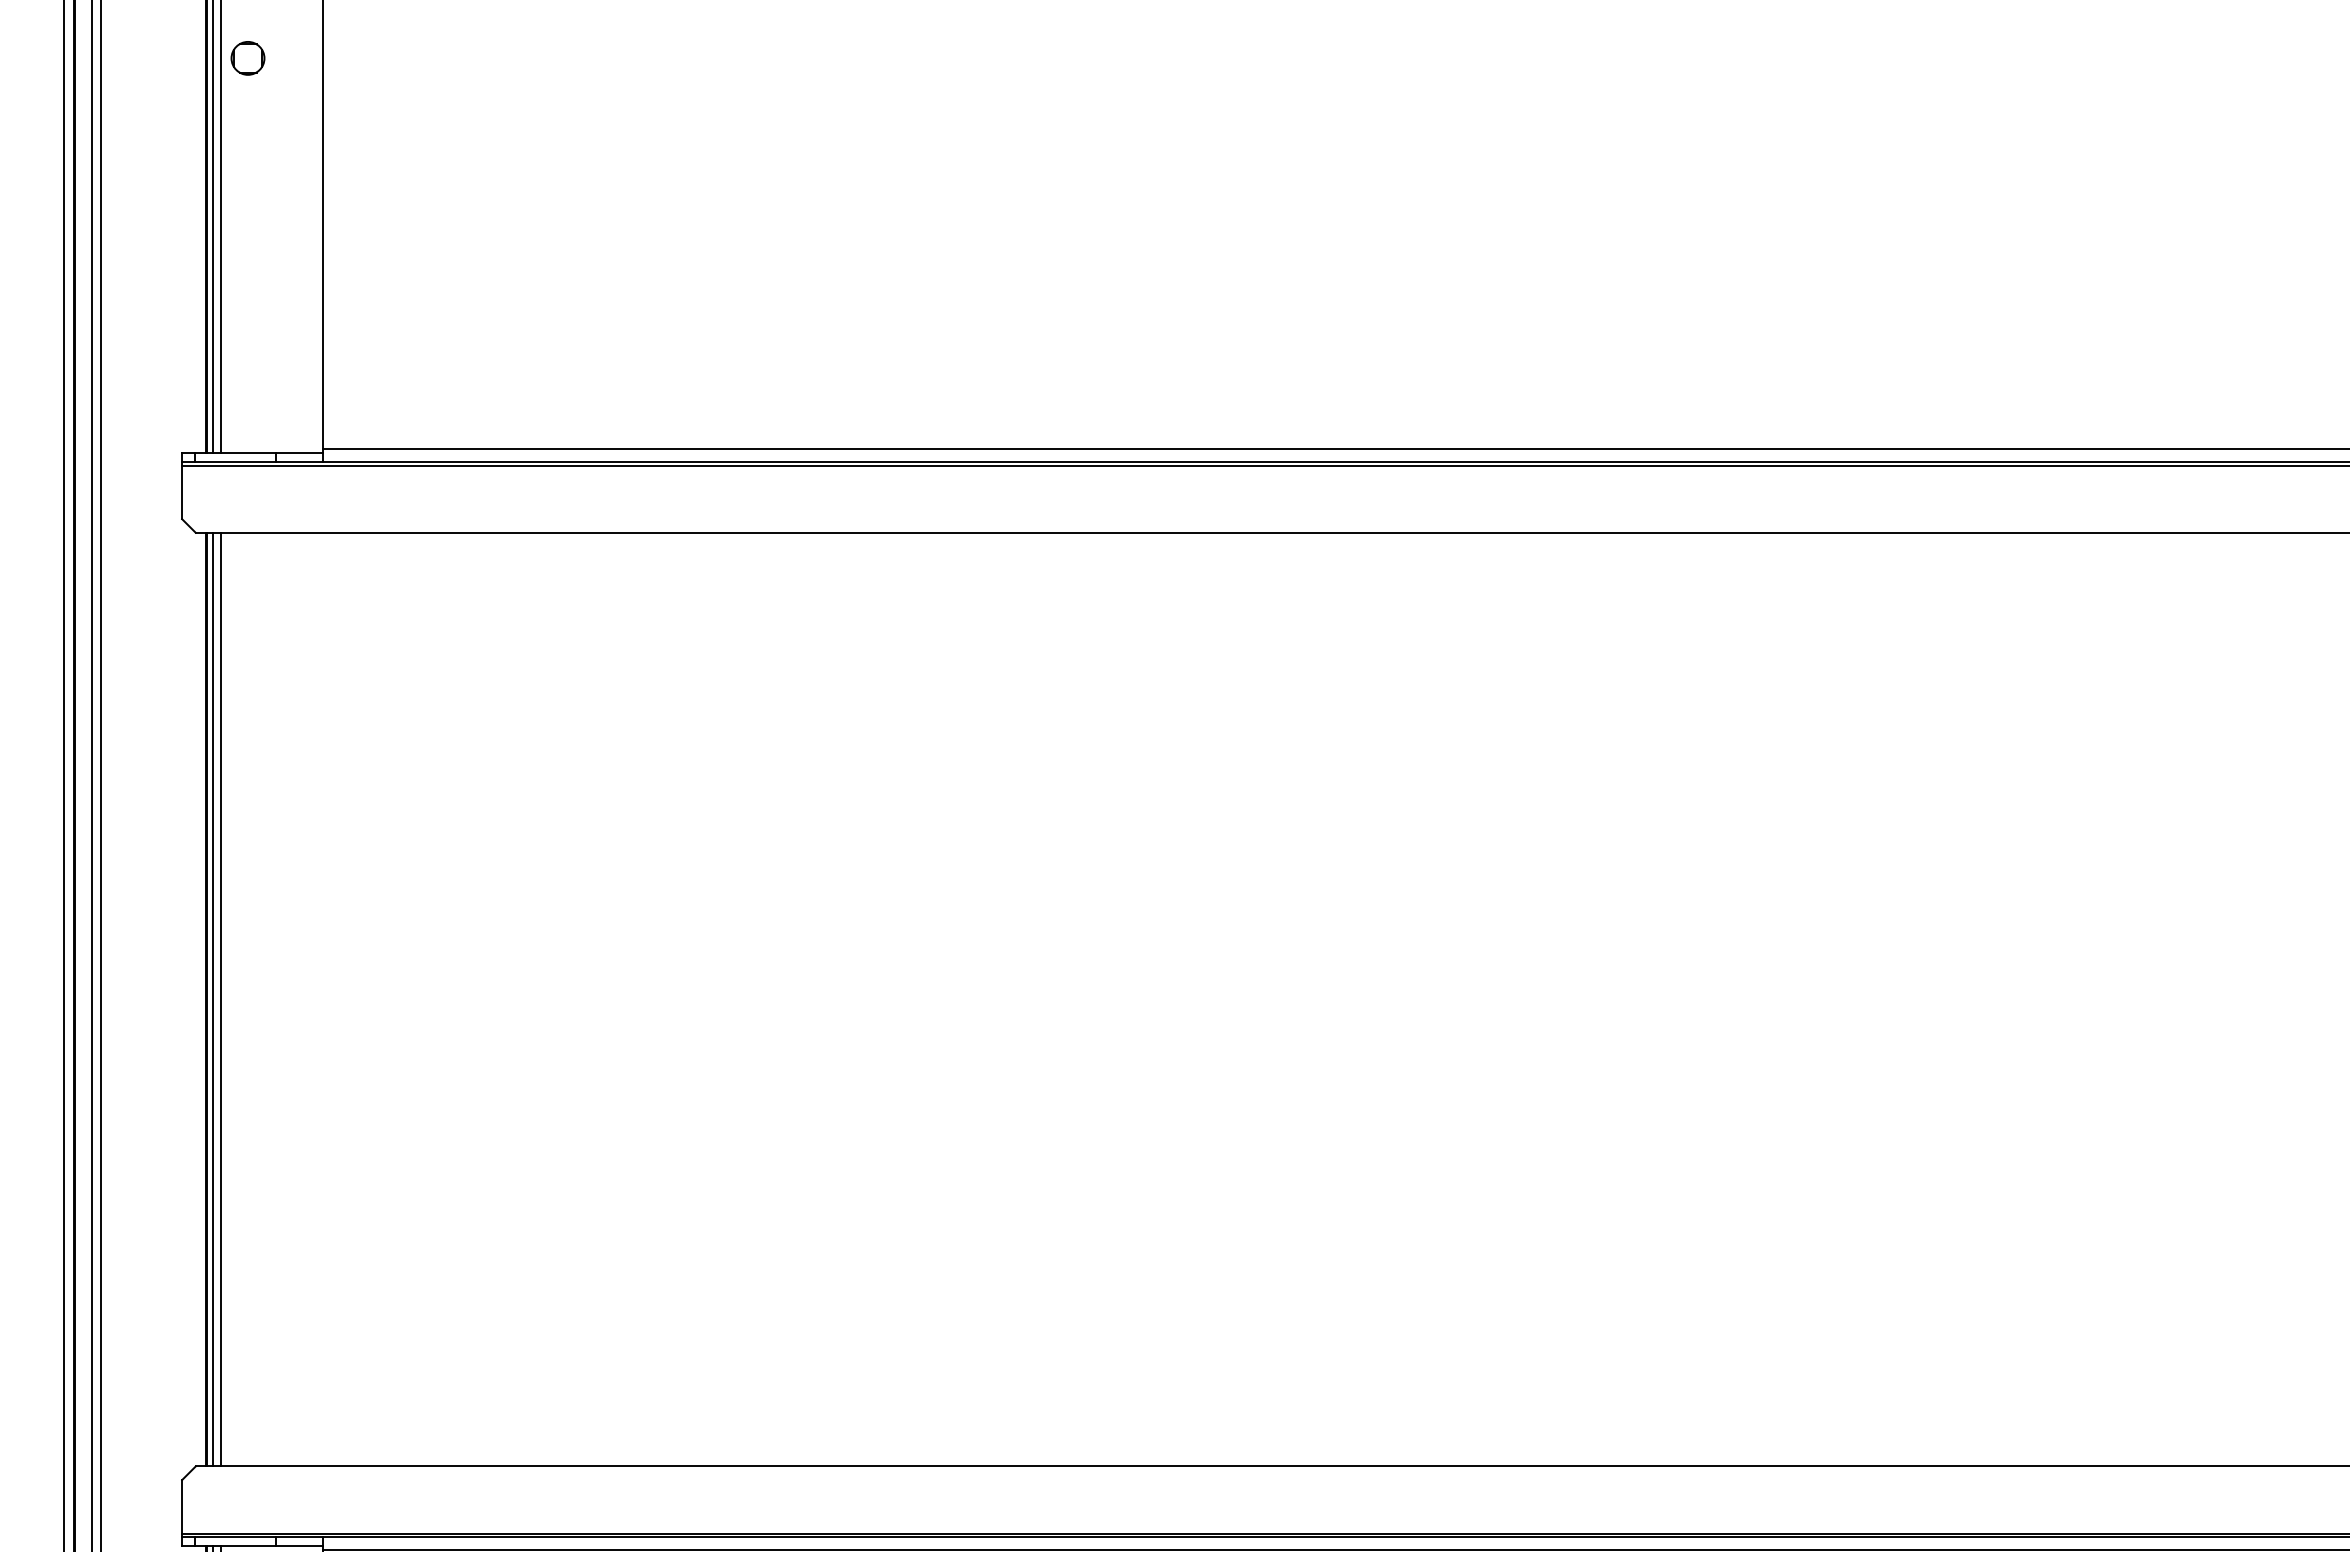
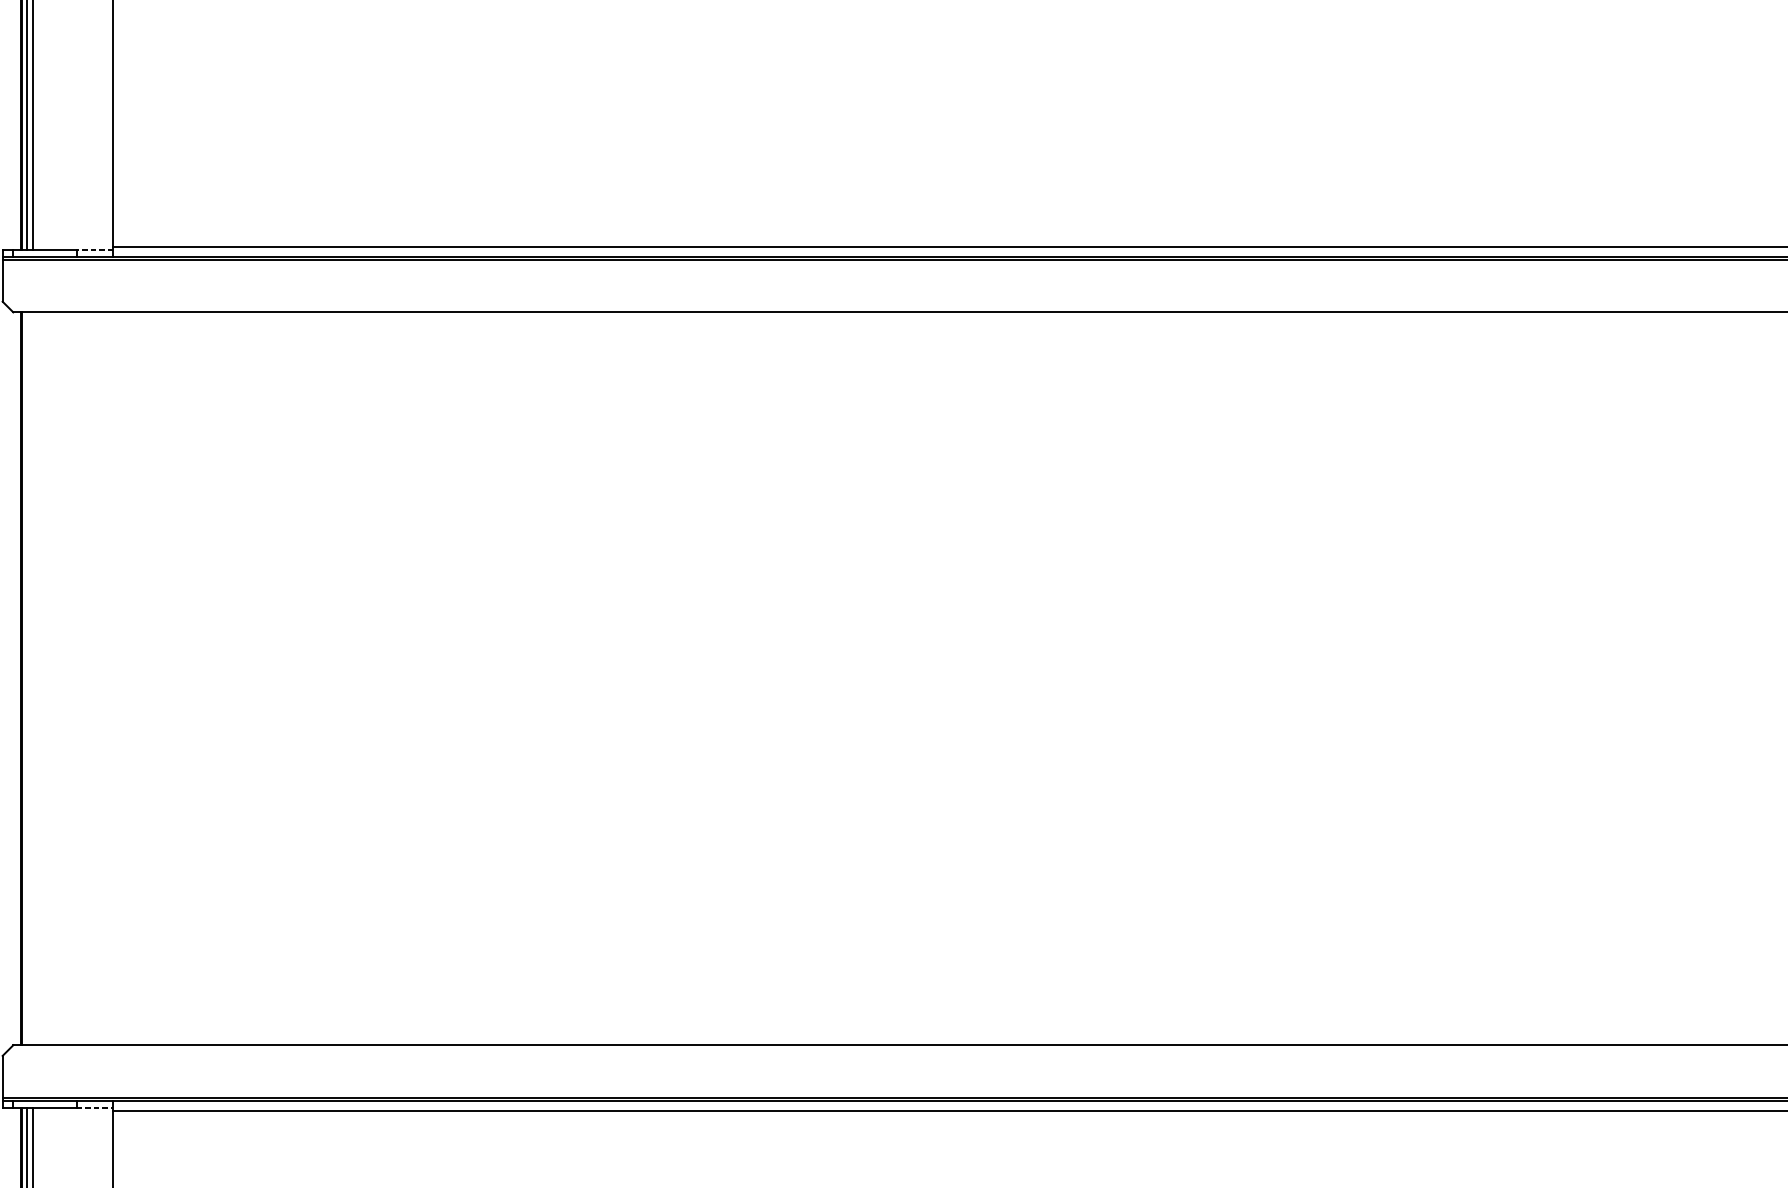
line: (299, 452) -> (94, 249), solid -> dashed
line: (212, 999) -> (26, 678), removed
line: (221, 999) -> (33, 678), removed
line: (299, 1546) -> (94, 1108), solid -> dashed

